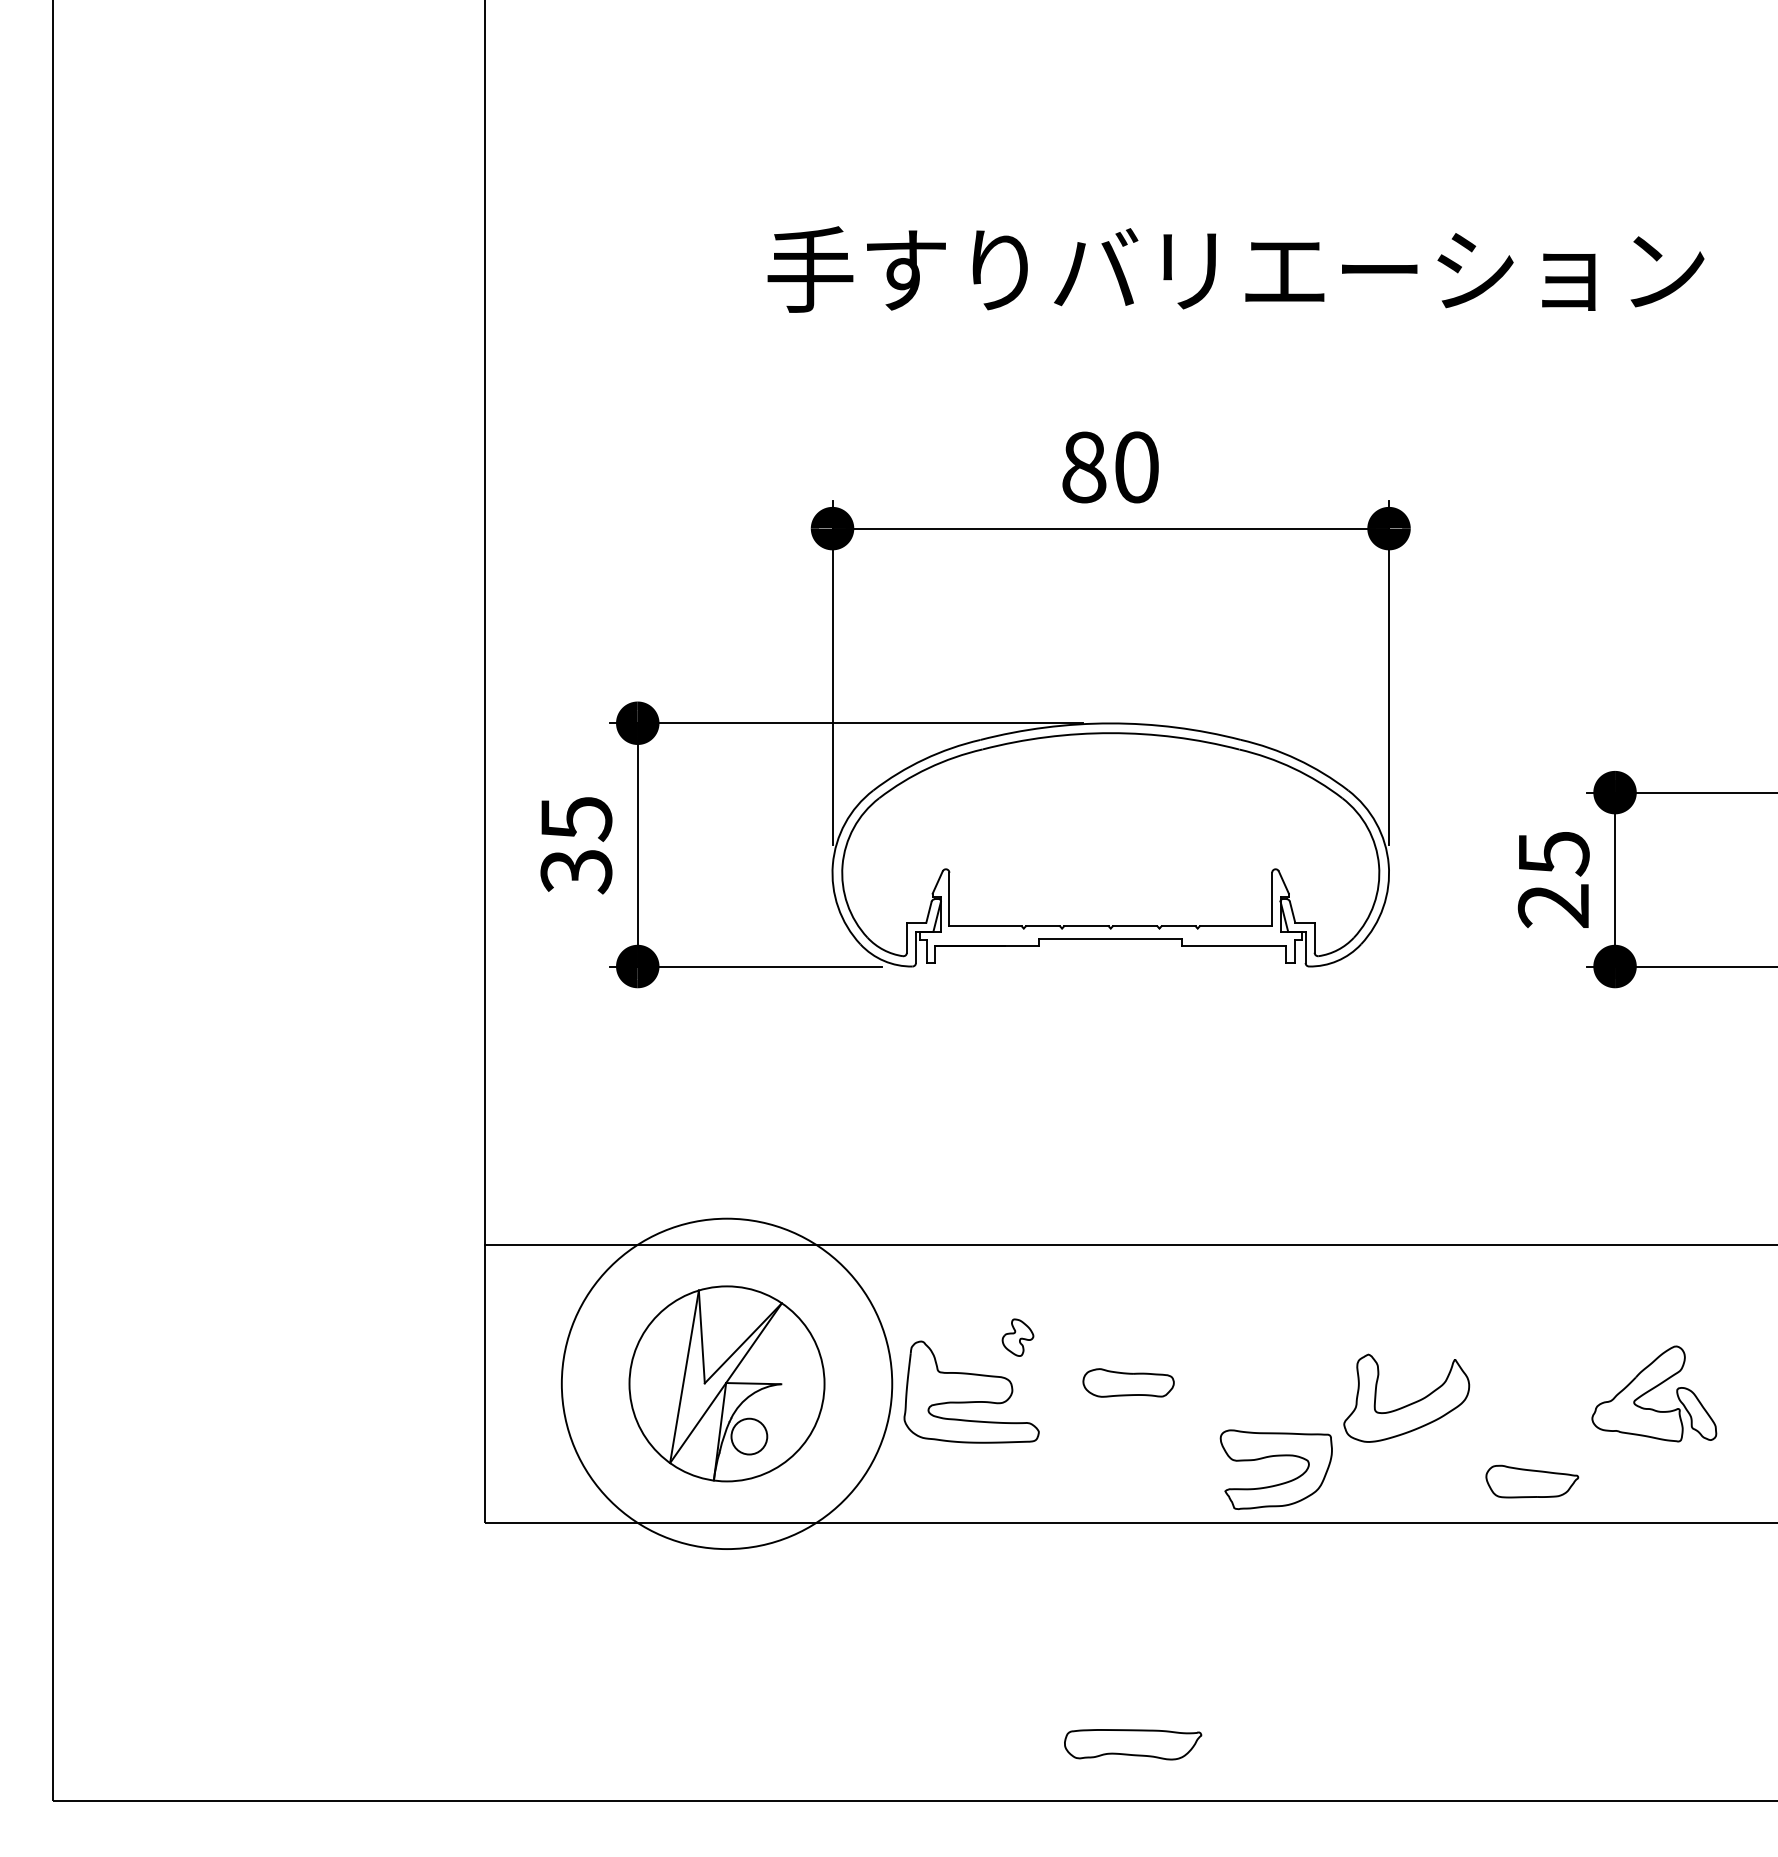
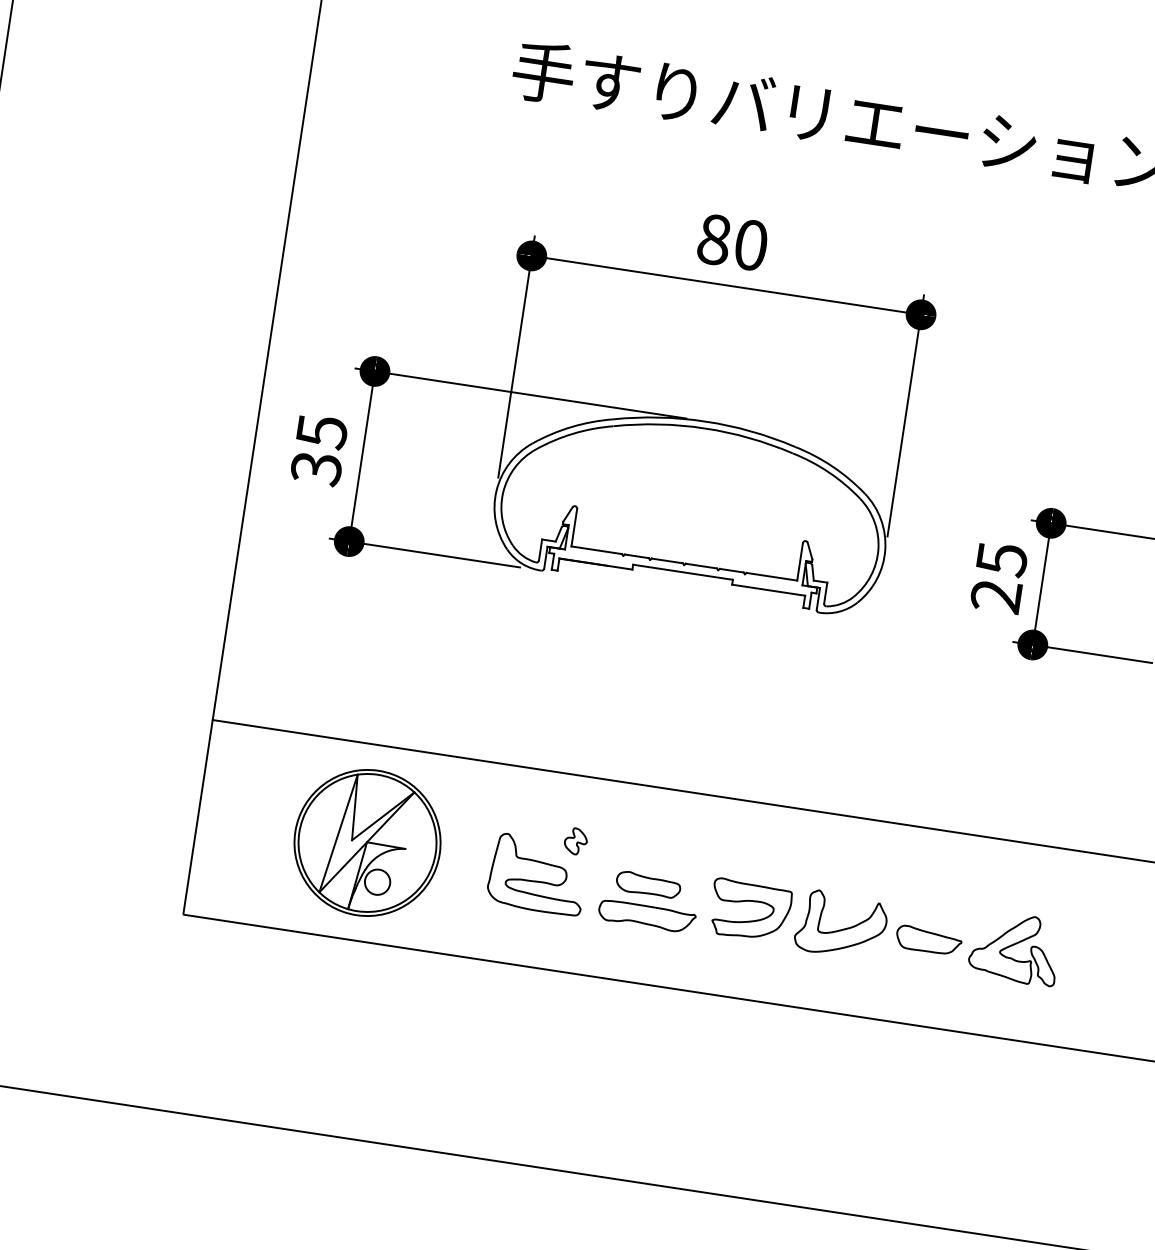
circle: (726, 1383) -> (367, 842), size x0.62
part: (1271, 1457) -> (748, 901), moved
curve: (1532, 1471) -> (930, 933), moved
part: (1133, 1744) -> (647, 916), moved

